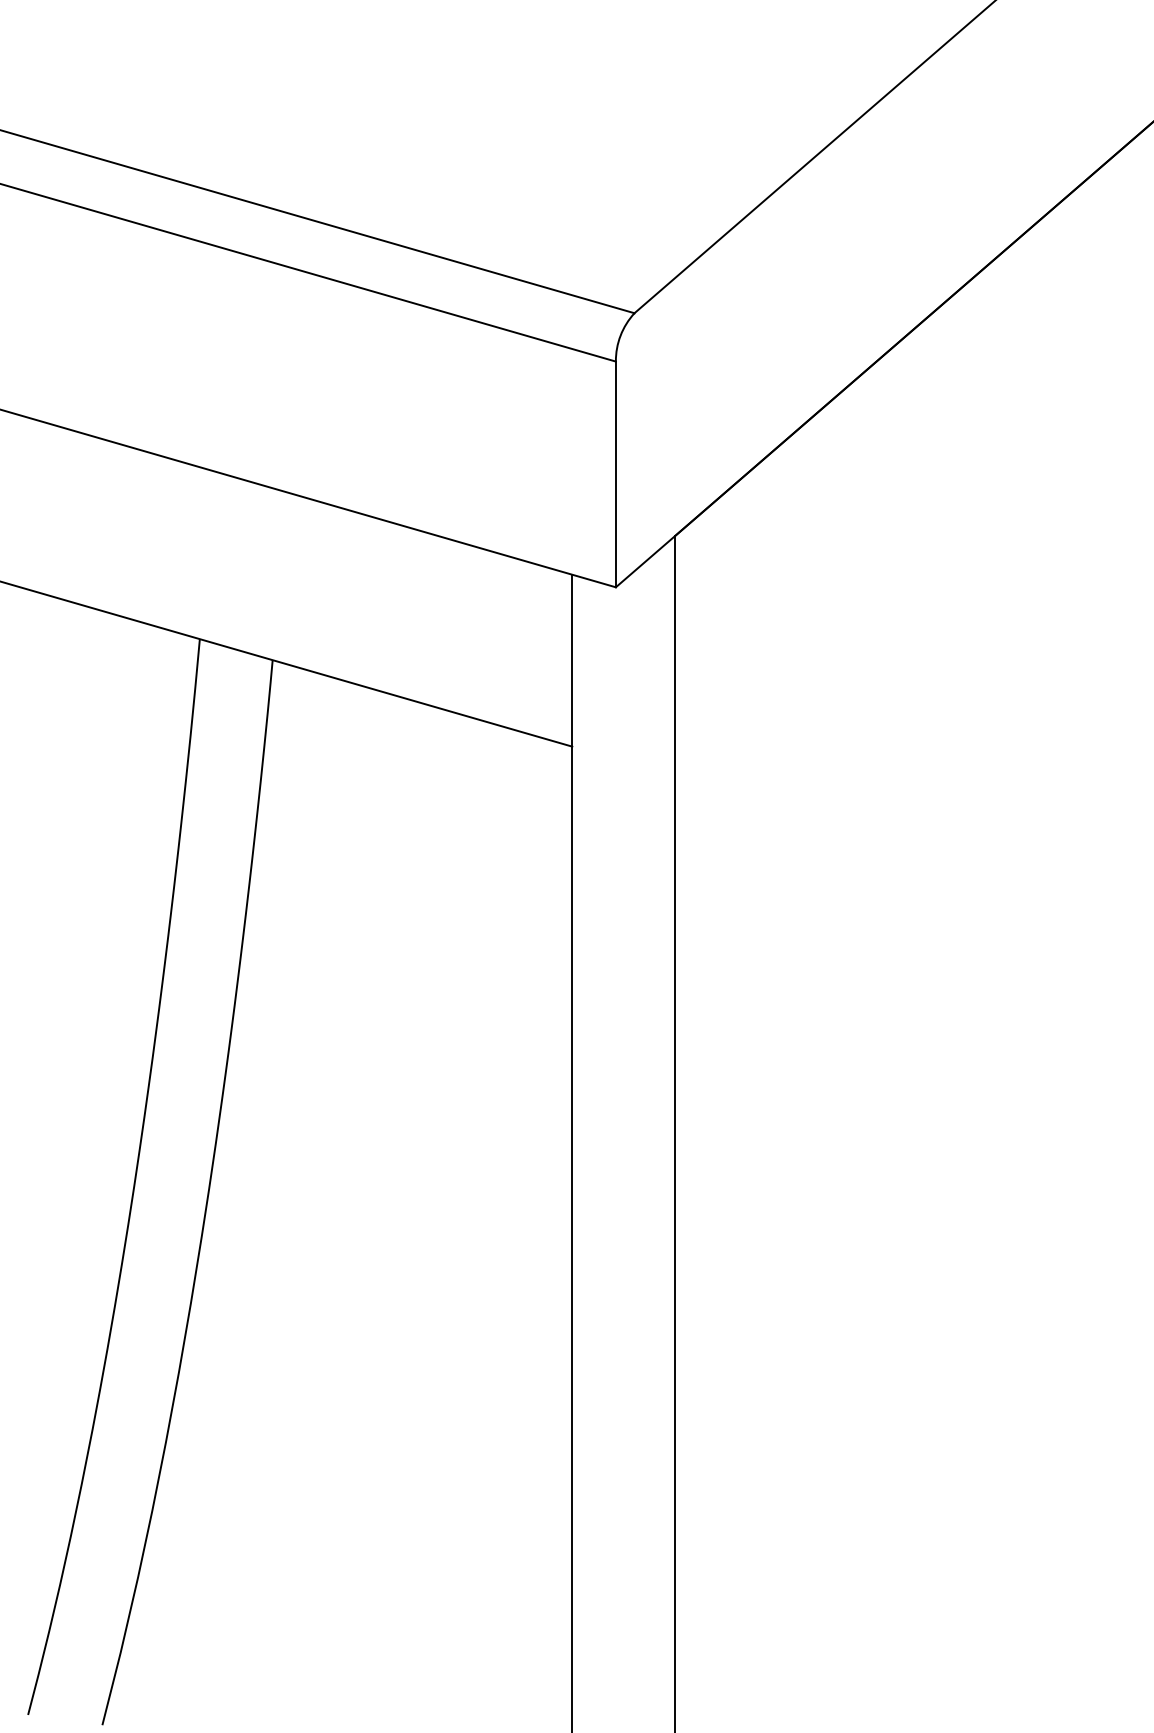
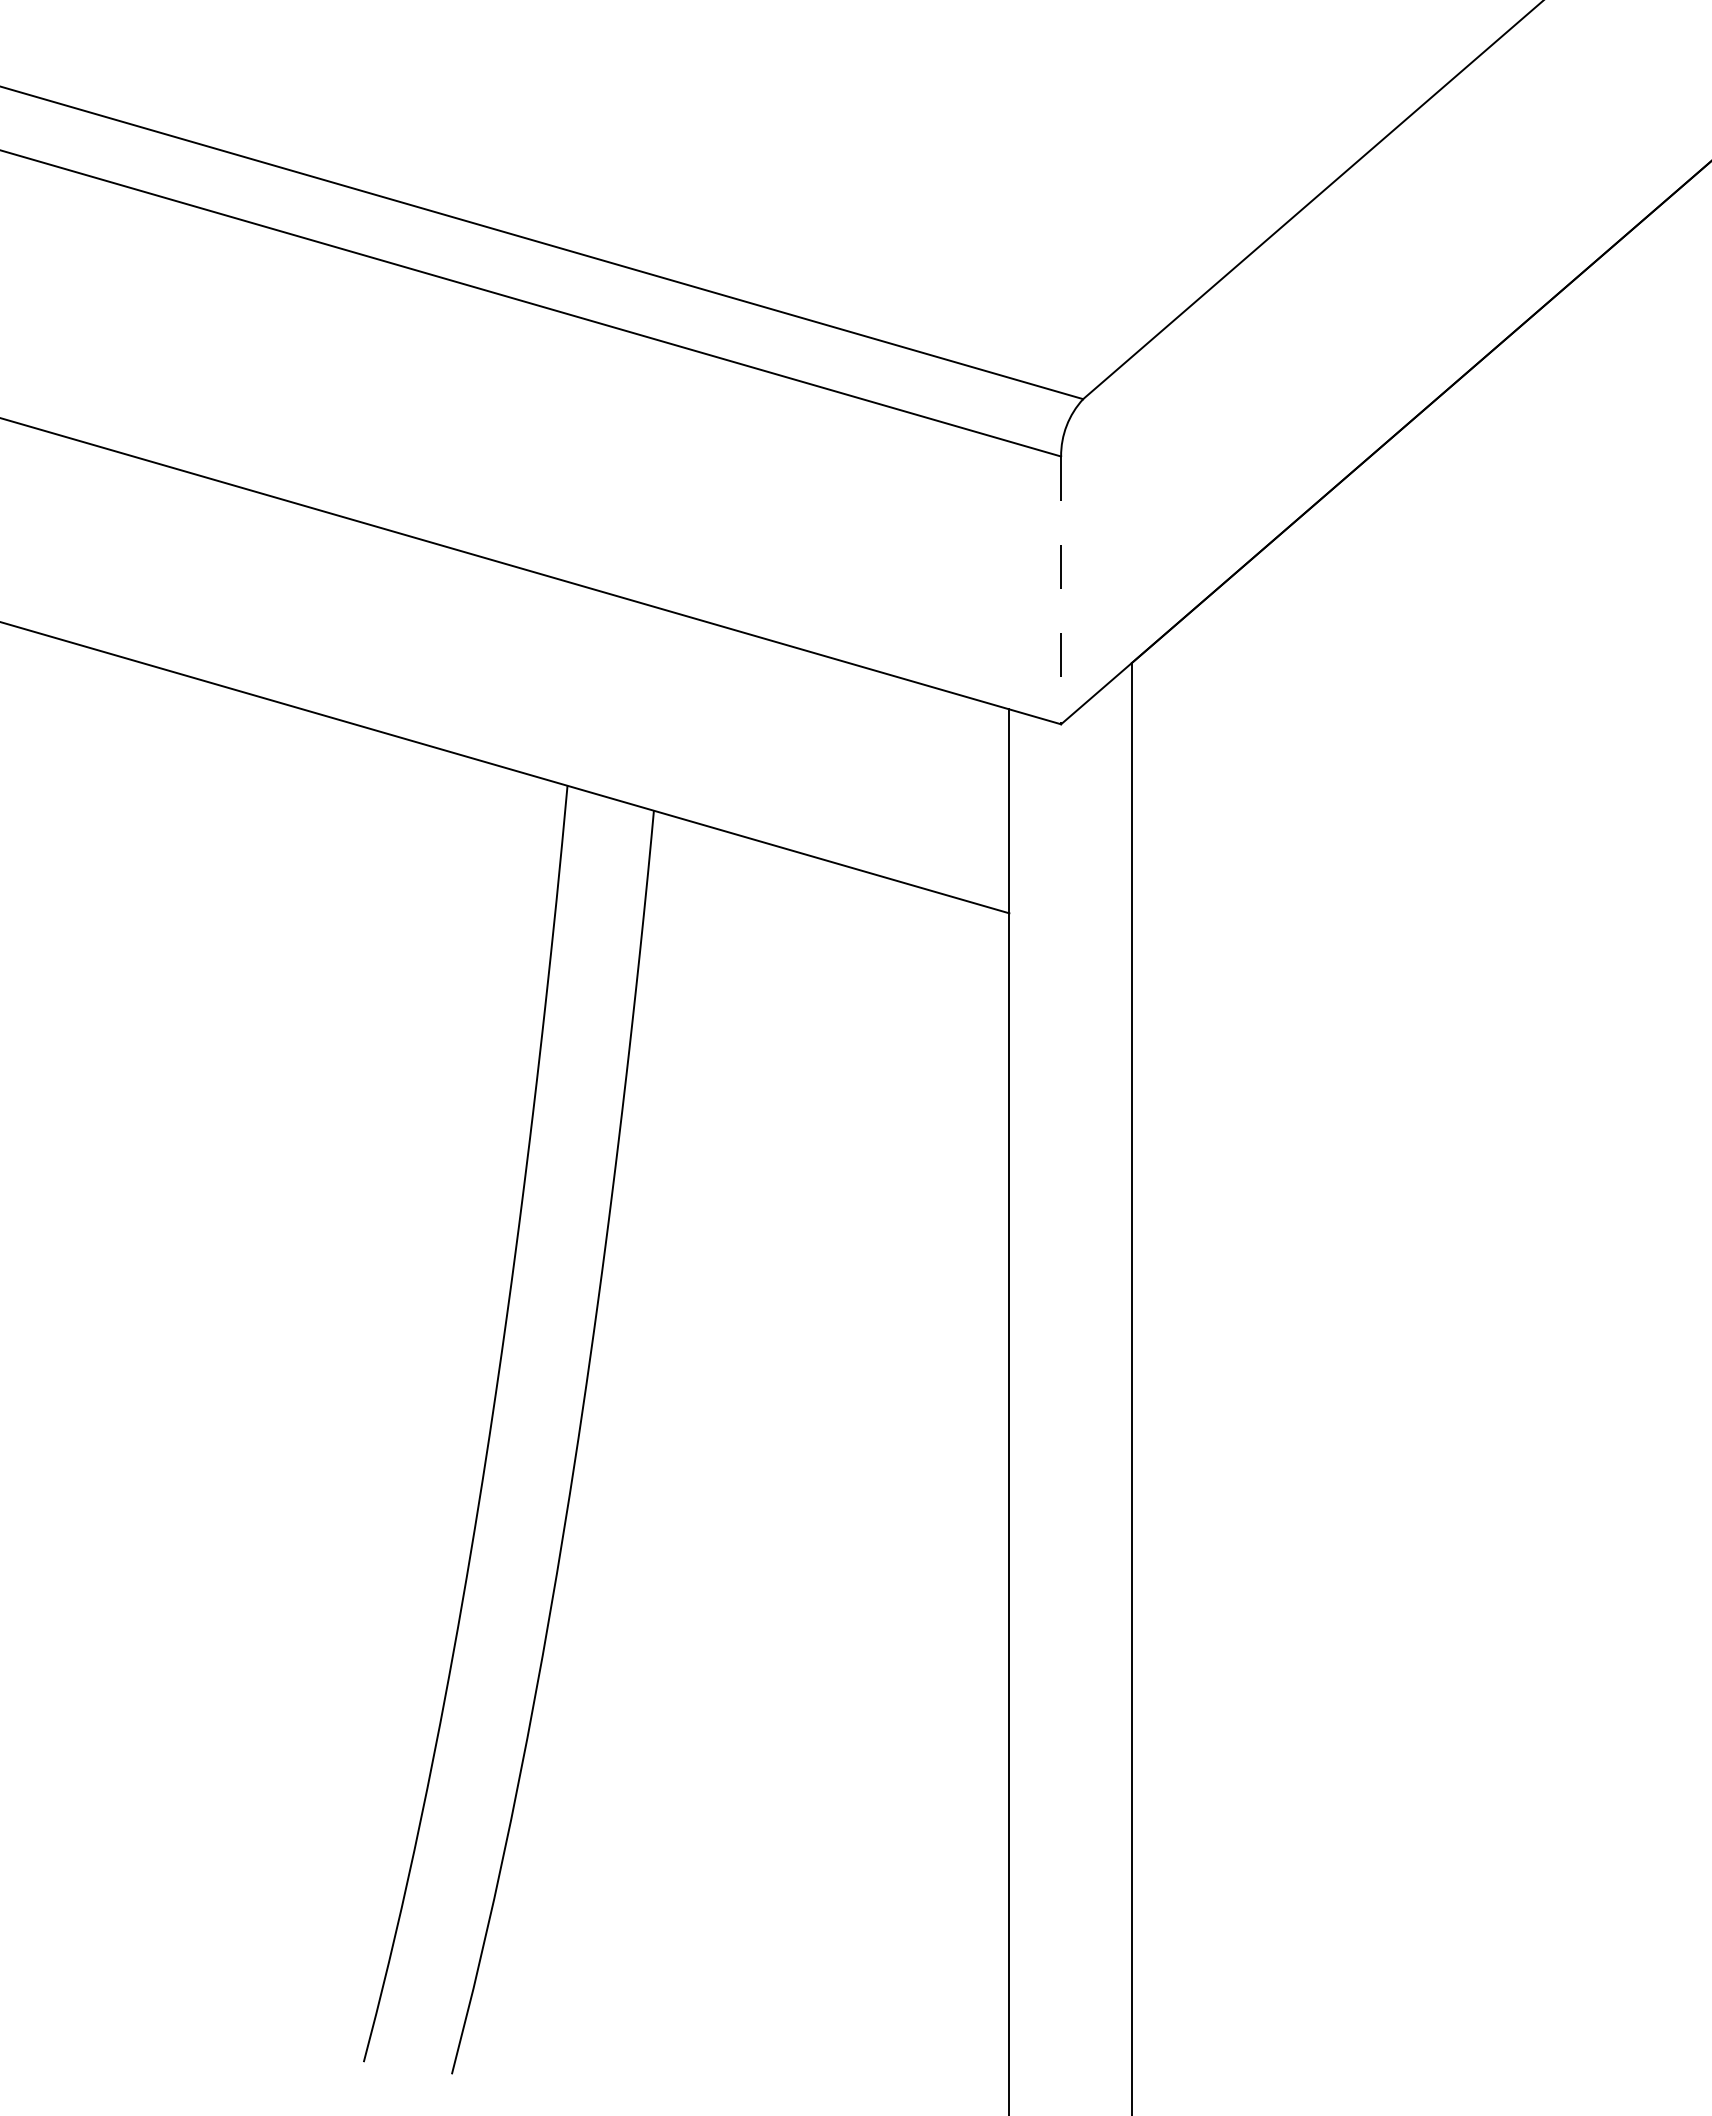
line: (616, 474) -> (1061, 590), solid -> dashed

